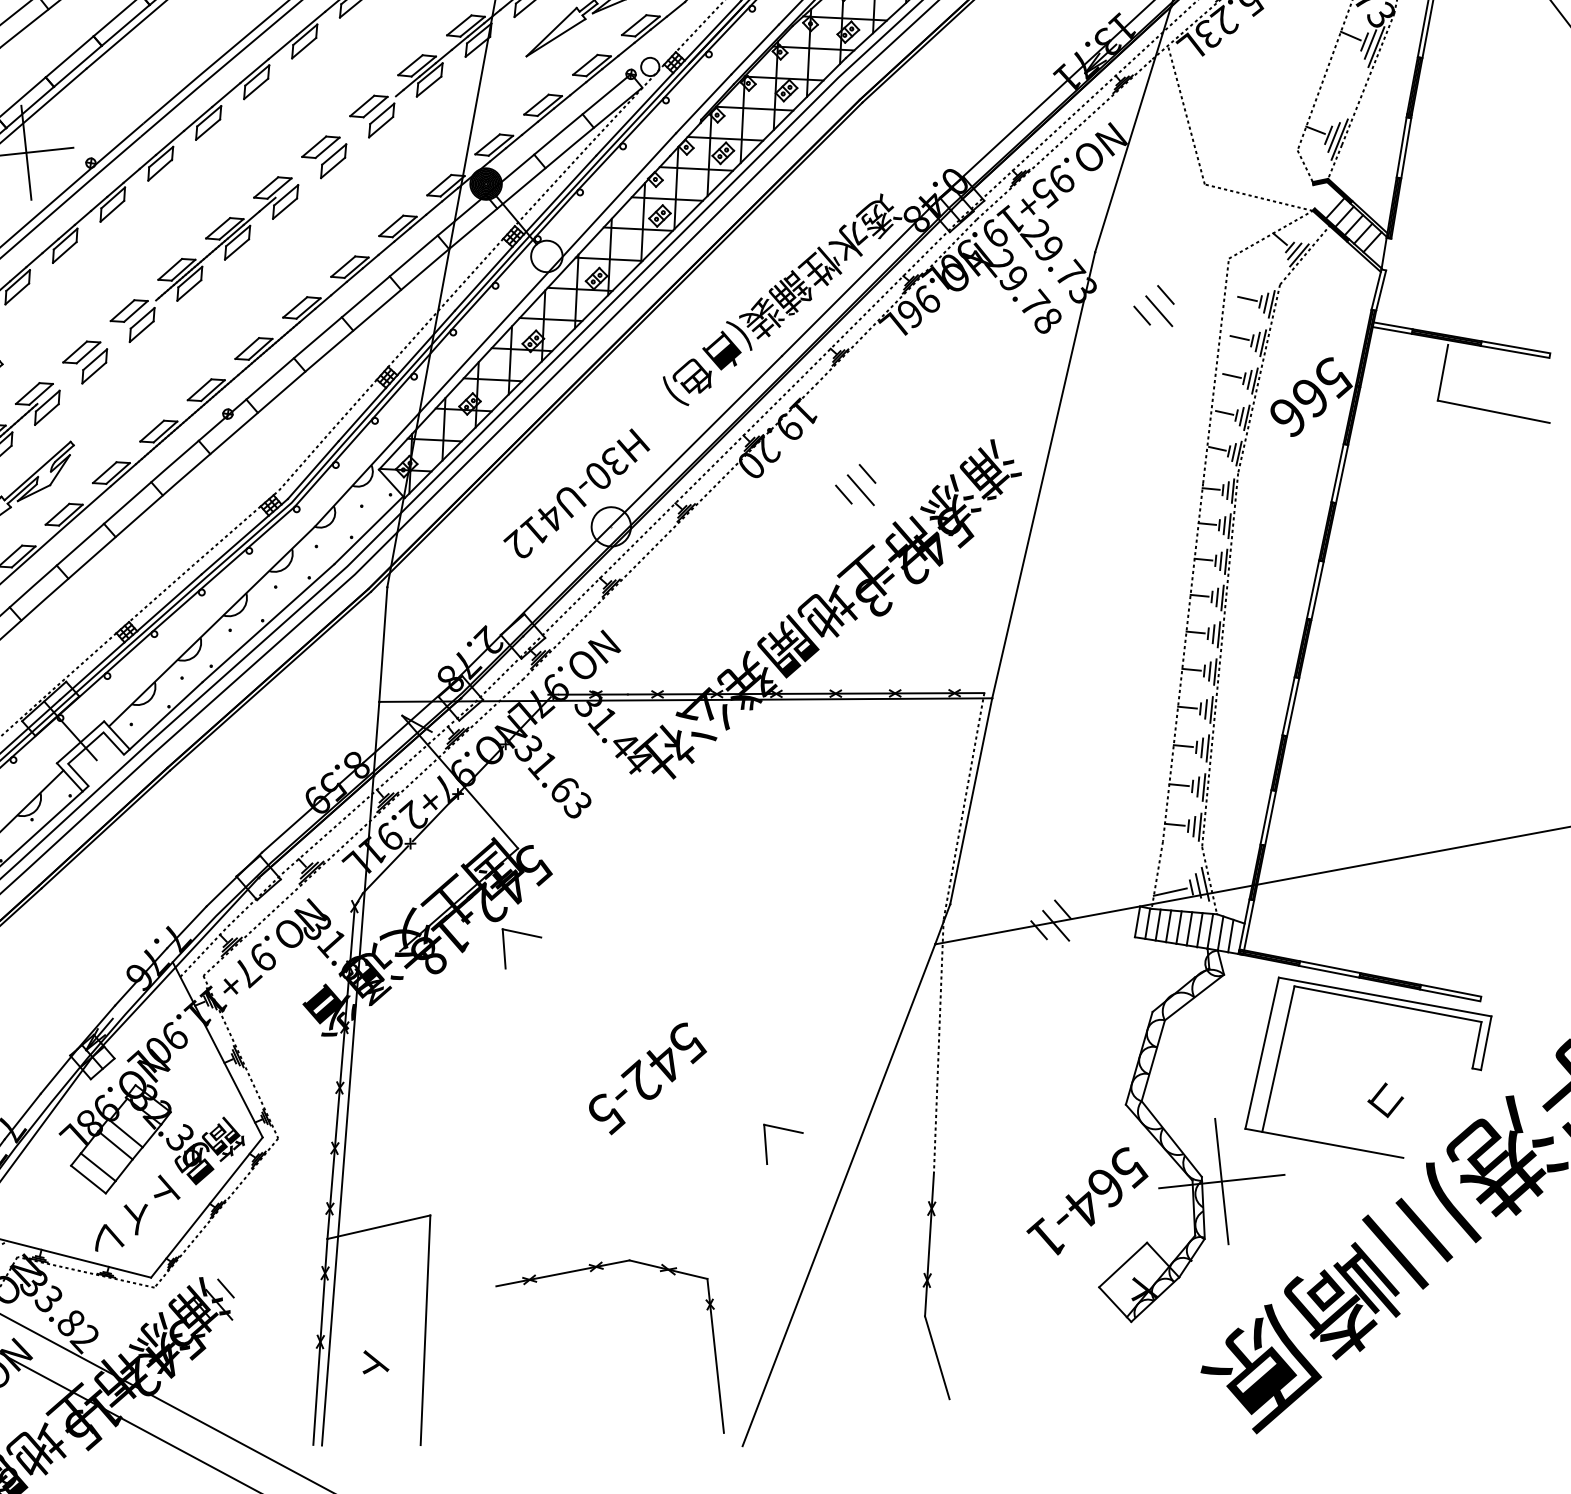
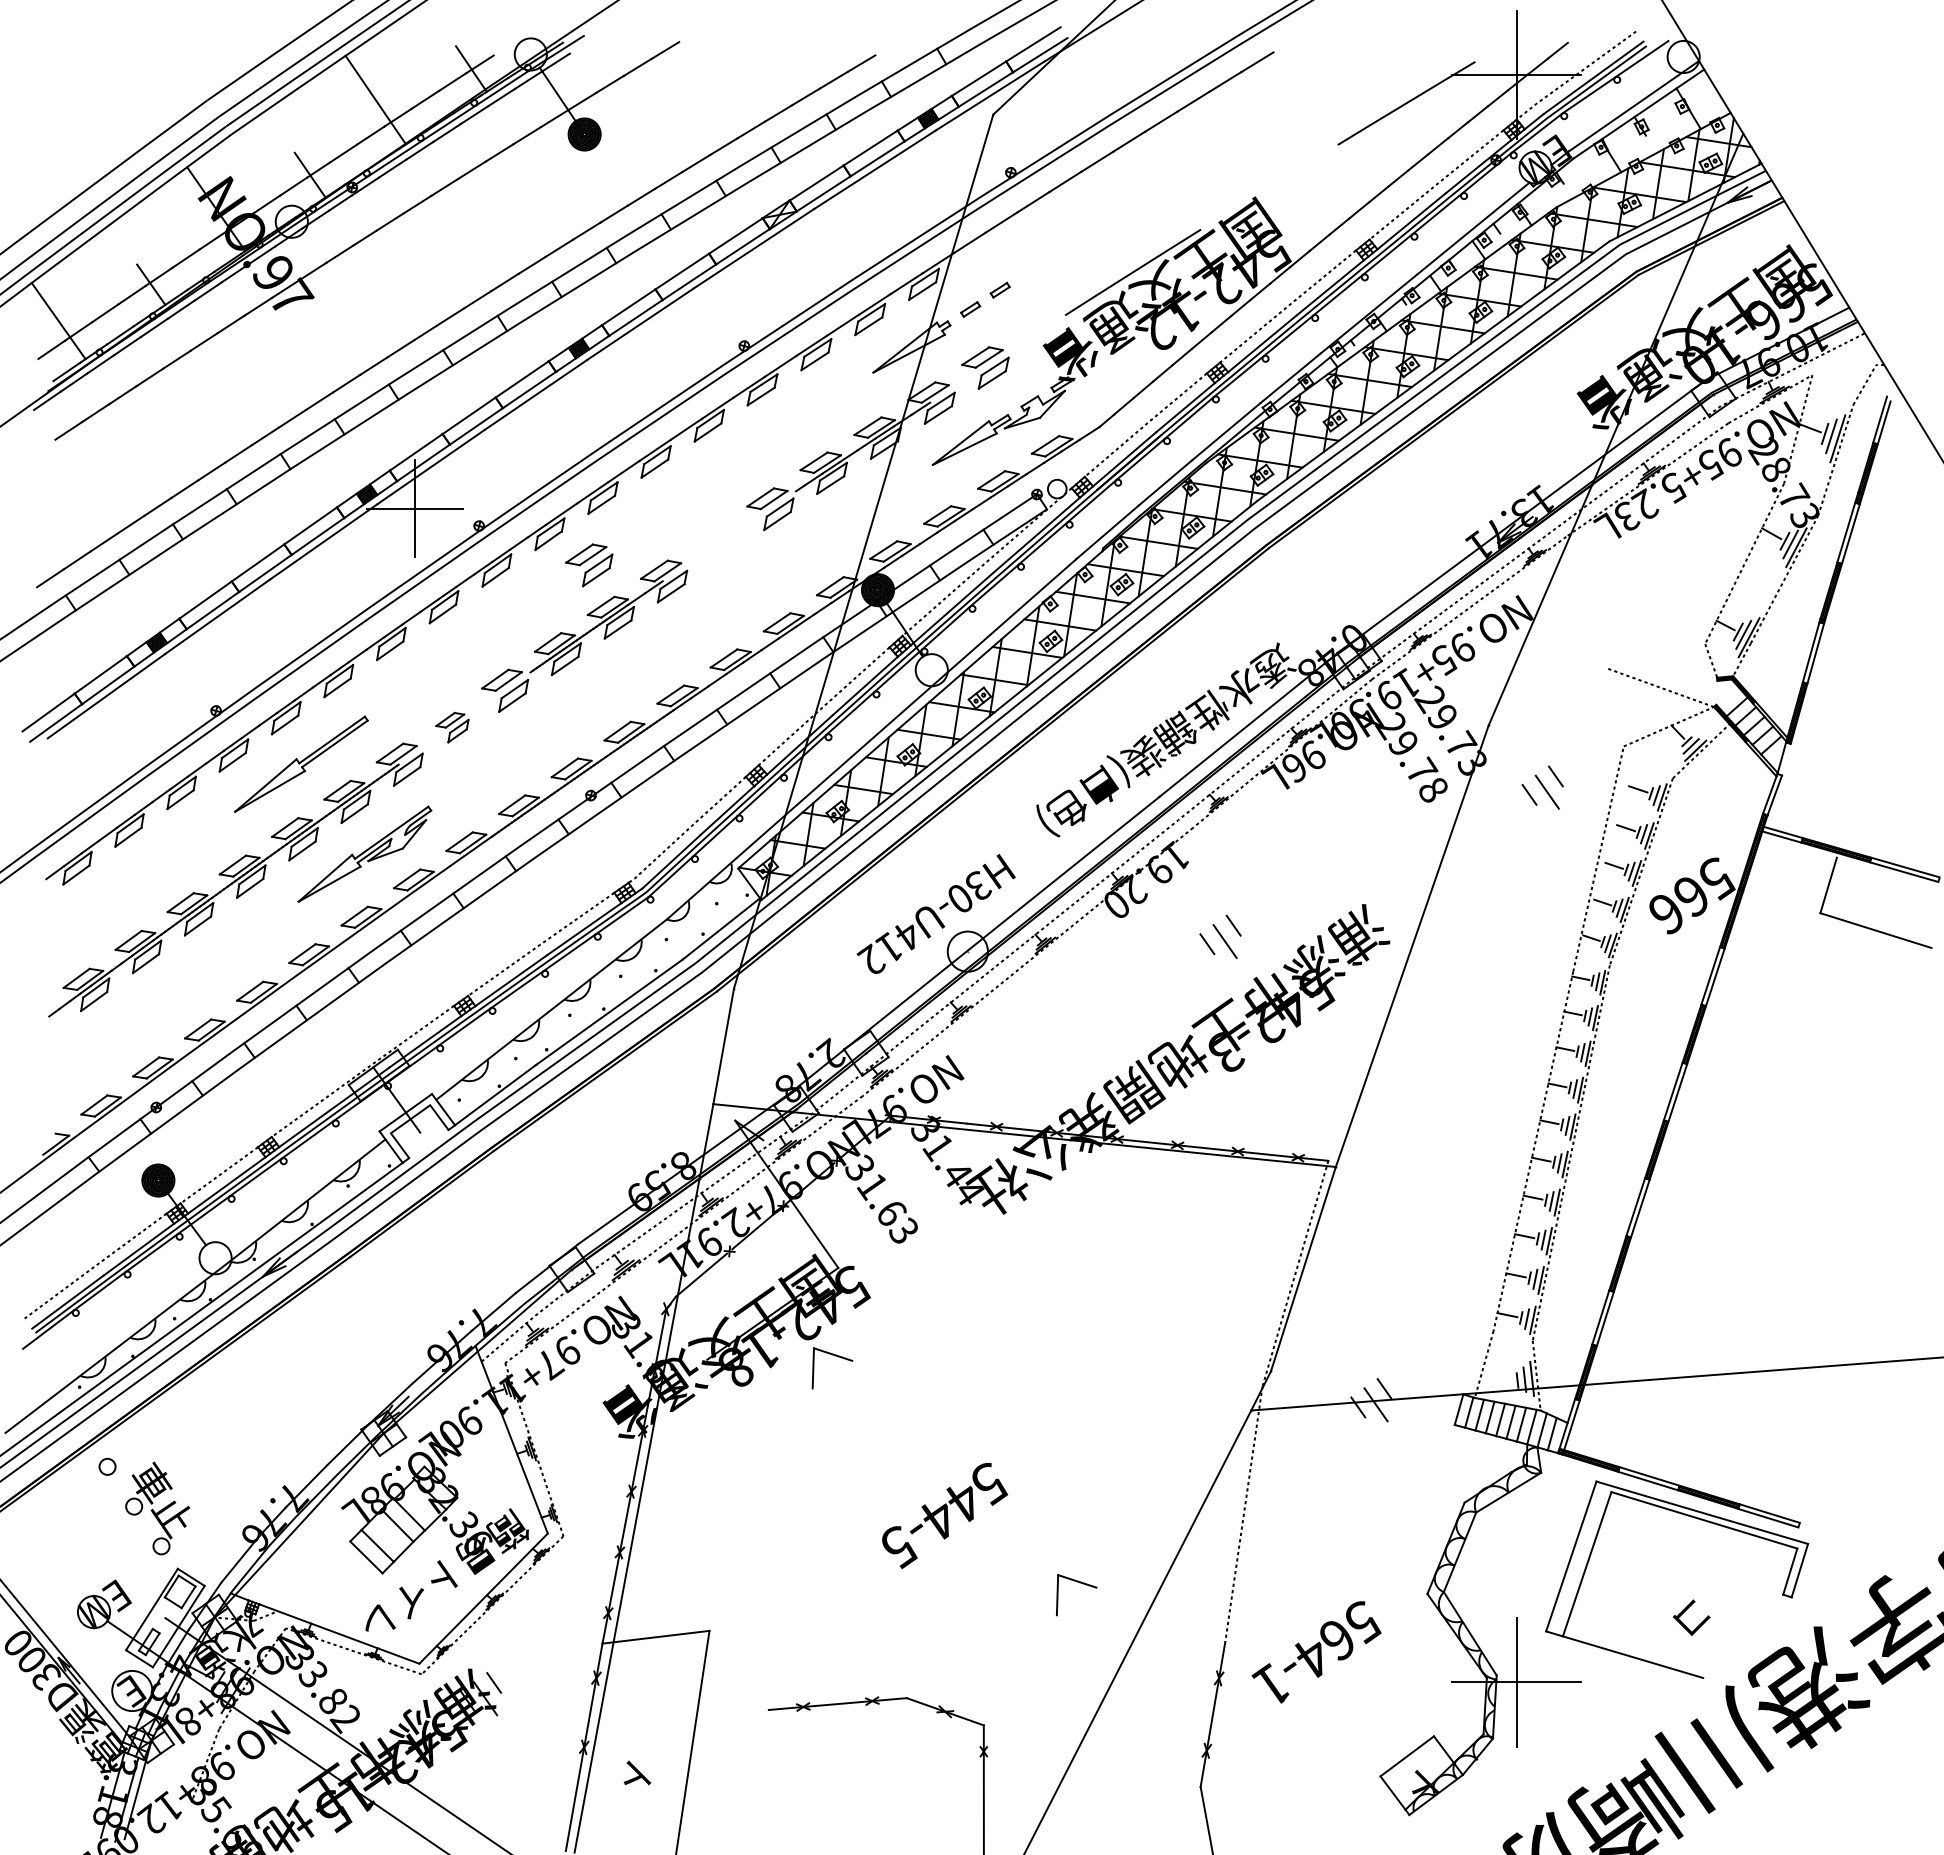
line: (1186, 114) -> (1596, 595), removed
part: (325, 157) -> (589, 565), moved
part: (85, 362) -> (452, 727), size x0.7
line: (1170, 891) -> (1495, 1382), removed
text: (641, 1081) -> (938, 1517), 542-5 -> 544-5
text: (1087, 1202) -> (1316, 1652), moved

